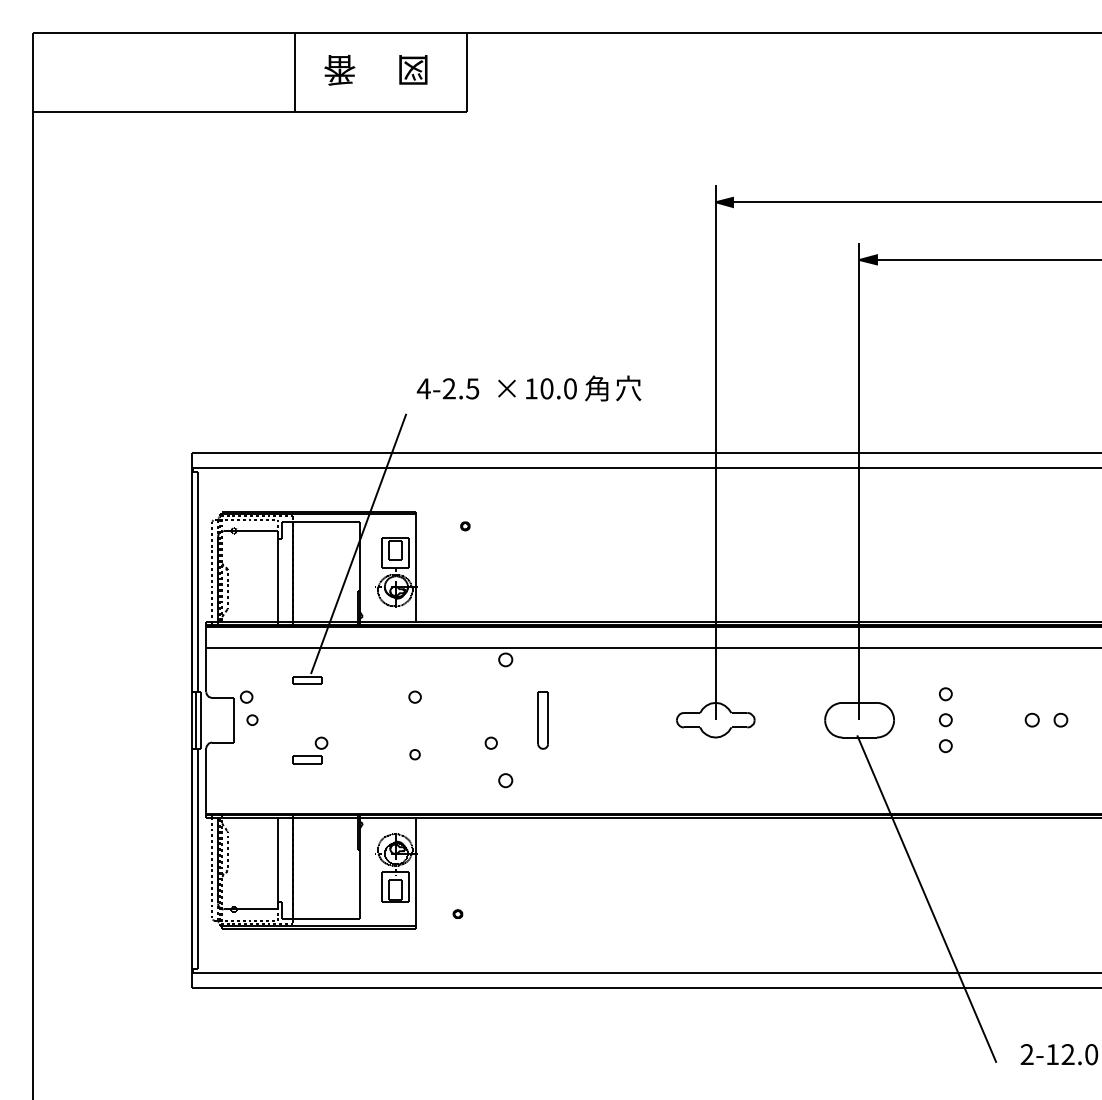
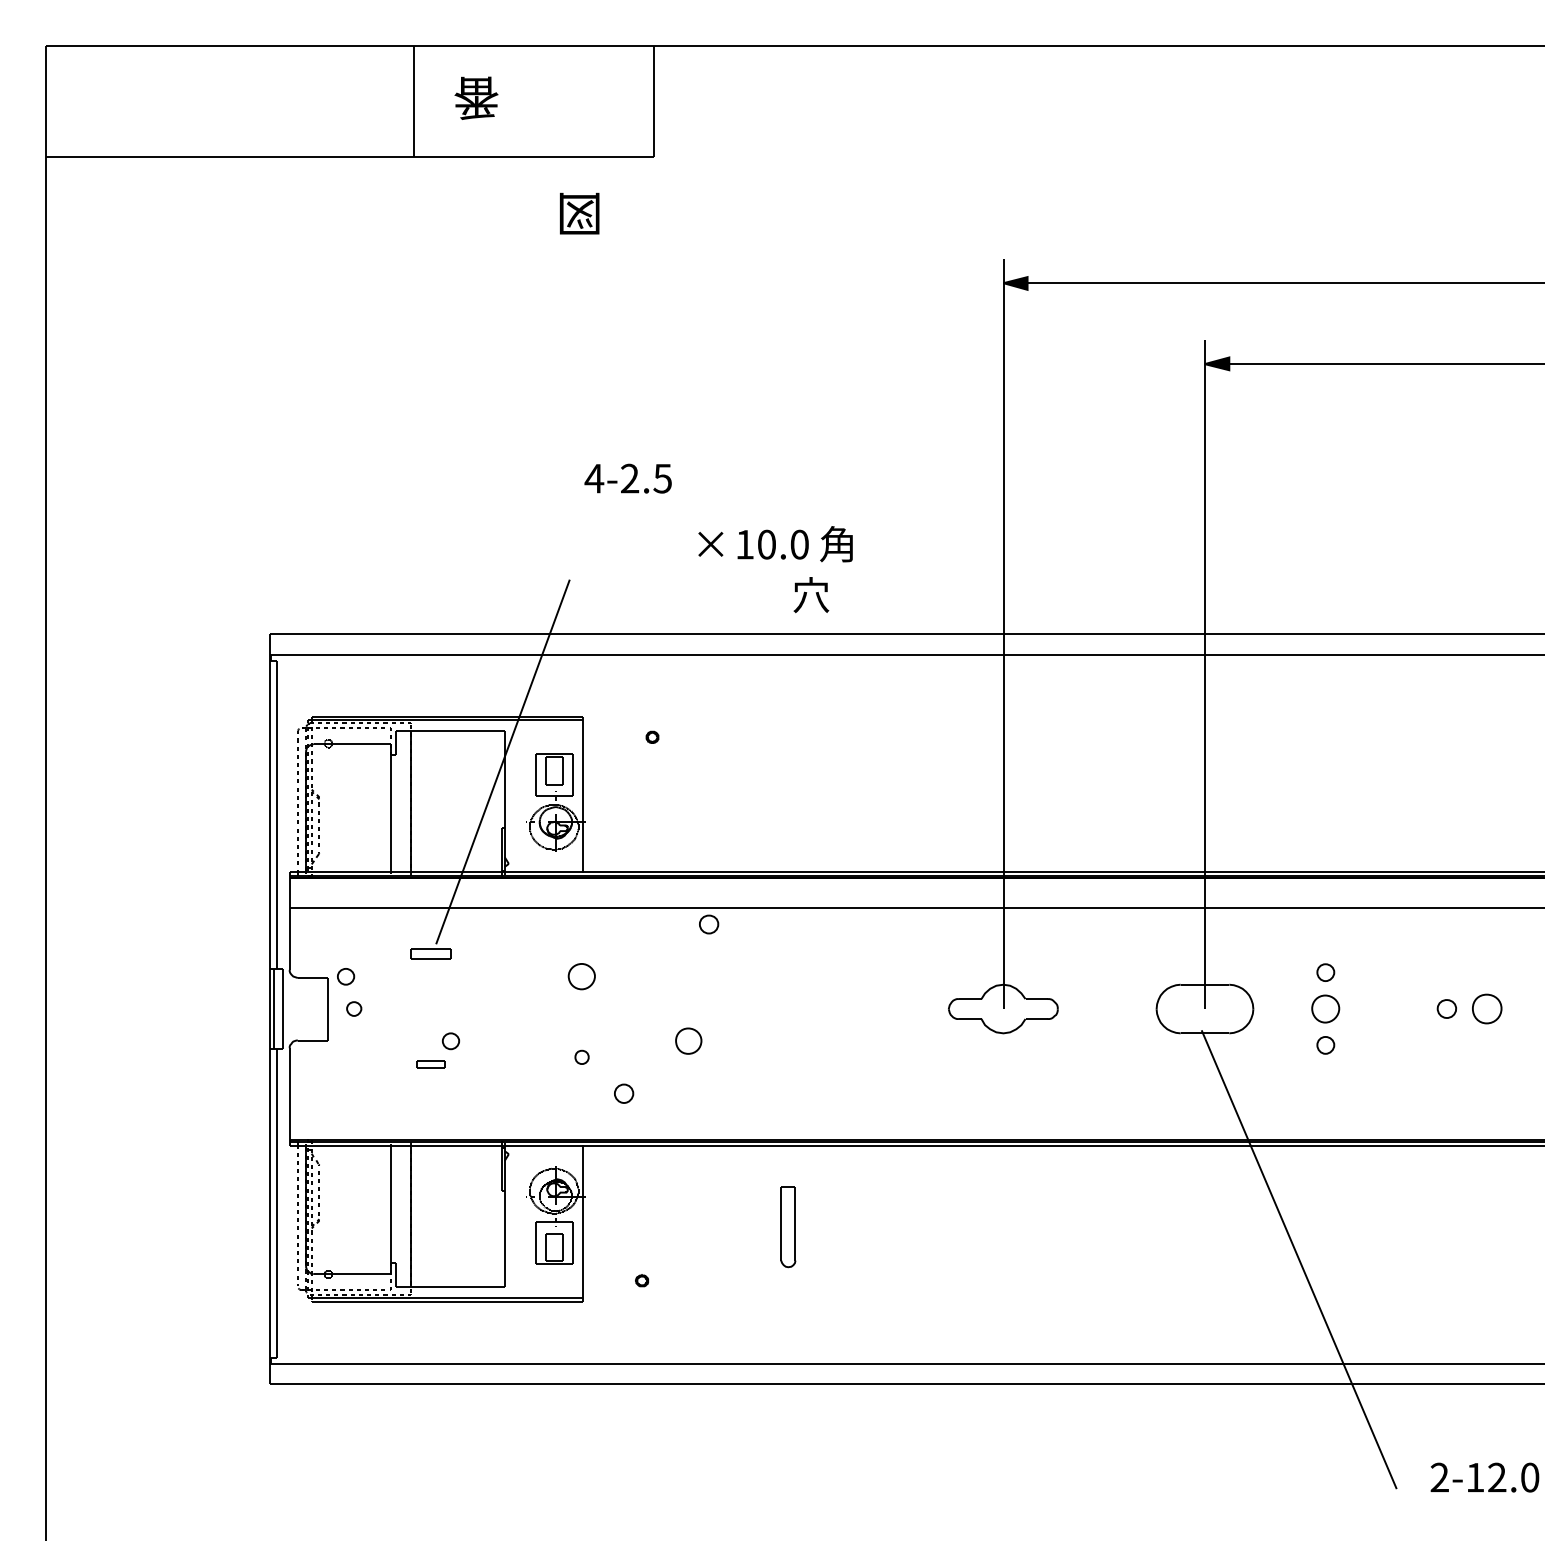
part: (413, 69) -> (579, 213), moved
text: (447, 388) -> (627, 478), moved
text: (628, 388) -> (811, 595), moved
part: (415, 697) -> (582, 976), size x1.6
part: (945, 719) -> (1325, 1008), size x1.6
part: (1060, 719) -> (1486, 1008), size x1.6
part: (543, 720) -> (788, 1227), moved
part: (491, 743) -> (688, 1041), size x1.6
part: (306, 759) -> (430, 1064), size x0.7
part: (506, 780) -> (624, 1093), moved

